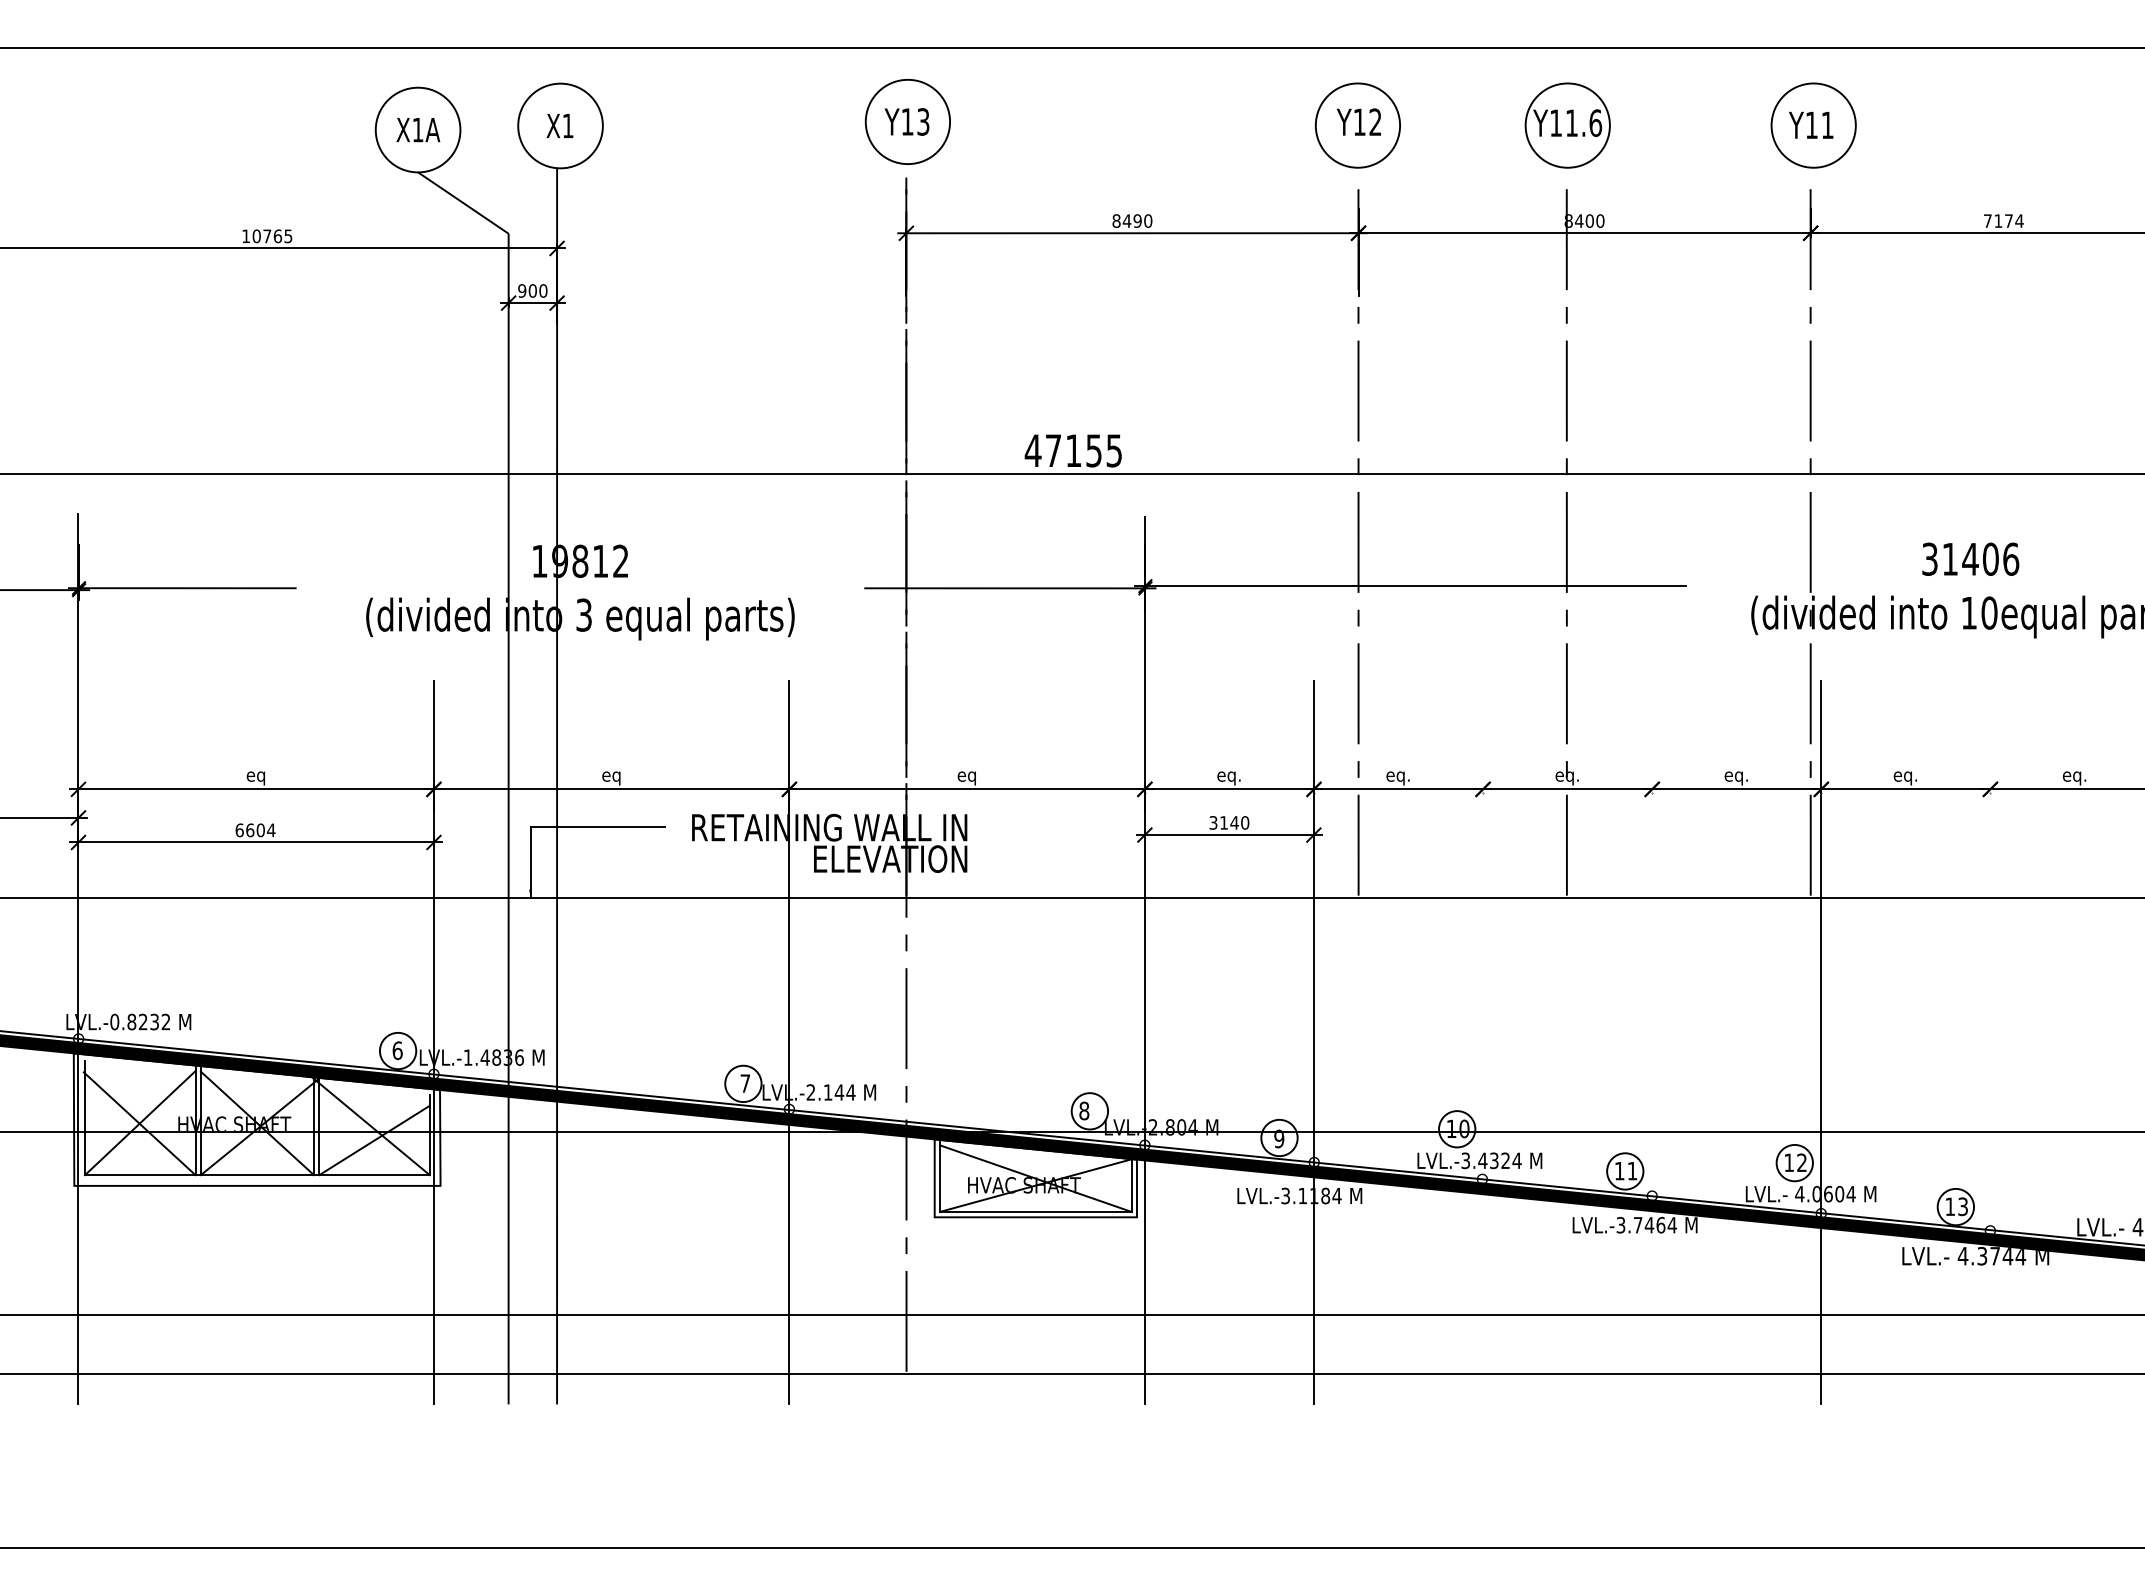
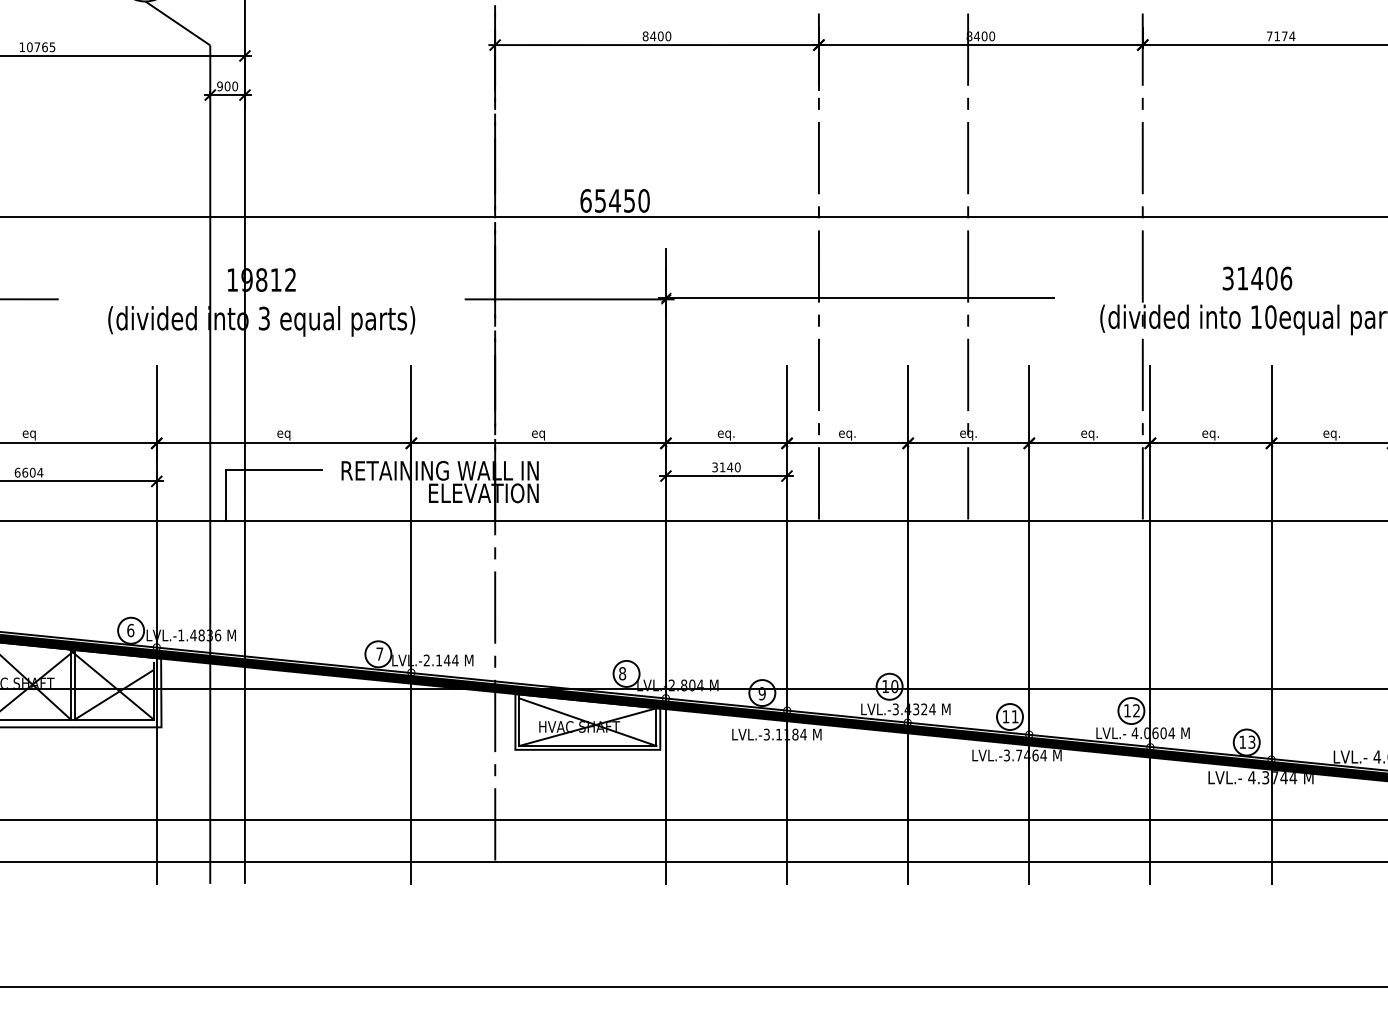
text: (1137, 220) -> (660, 35), 8490 -> 8400
text: (1073, 450) -> (614, 200), 47155 -> 65450
line: (1483, 1042) -> (908, 624), added
line: (1652, 1042) -> (1029, 624), added
line: (1990, 1042) -> (1271, 624), added

